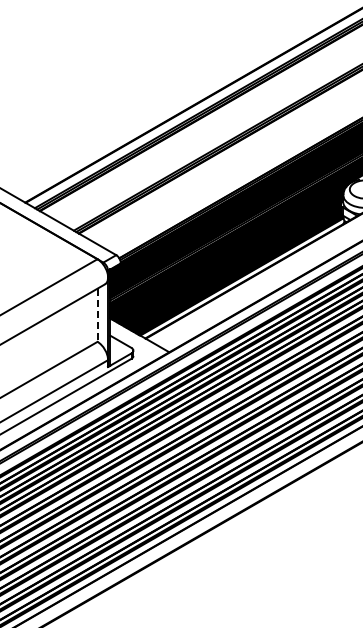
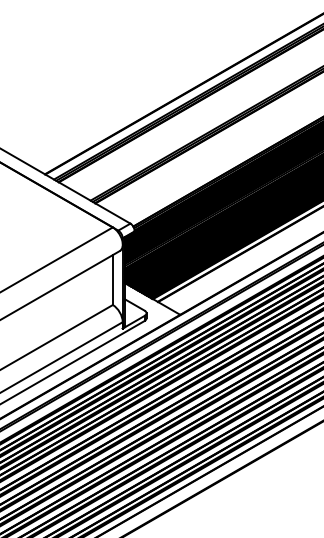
line: (97, 315) -> (112, 280), dashed -> solid

